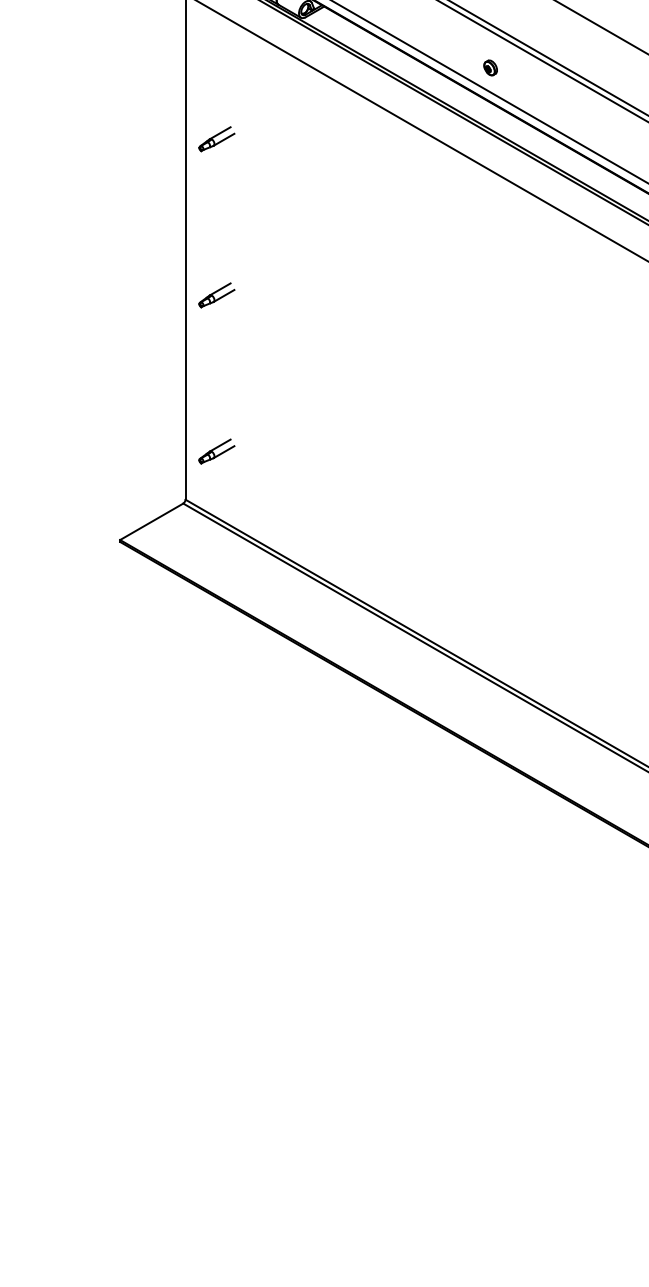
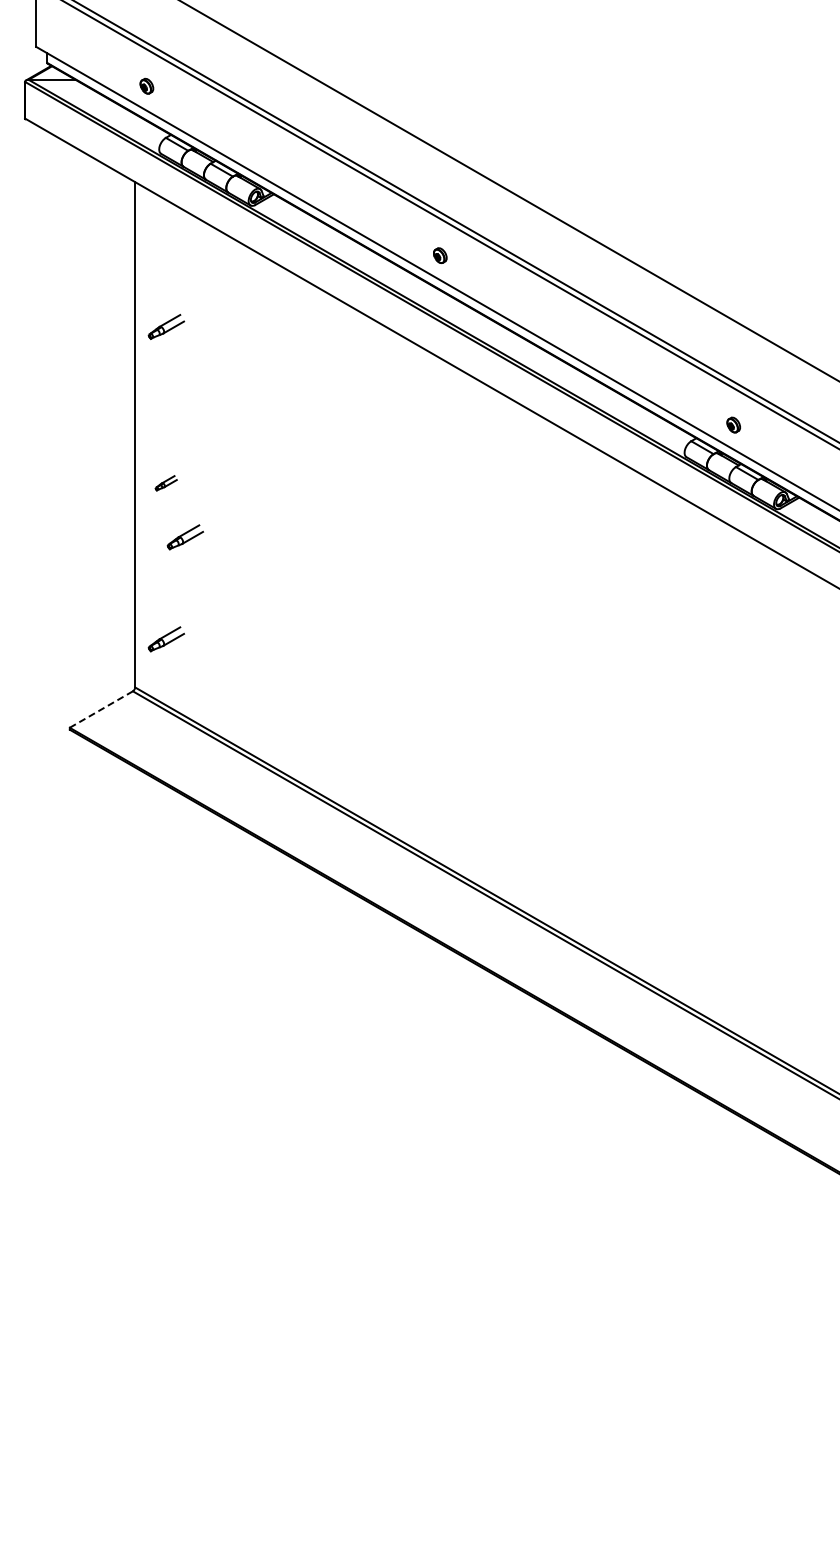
part: (215, 295) -> (165, 483), size x0.6
part: (234, 349) -> (184, 537), added
line: (151, 521) -> (101, 709), solid -> dashed

